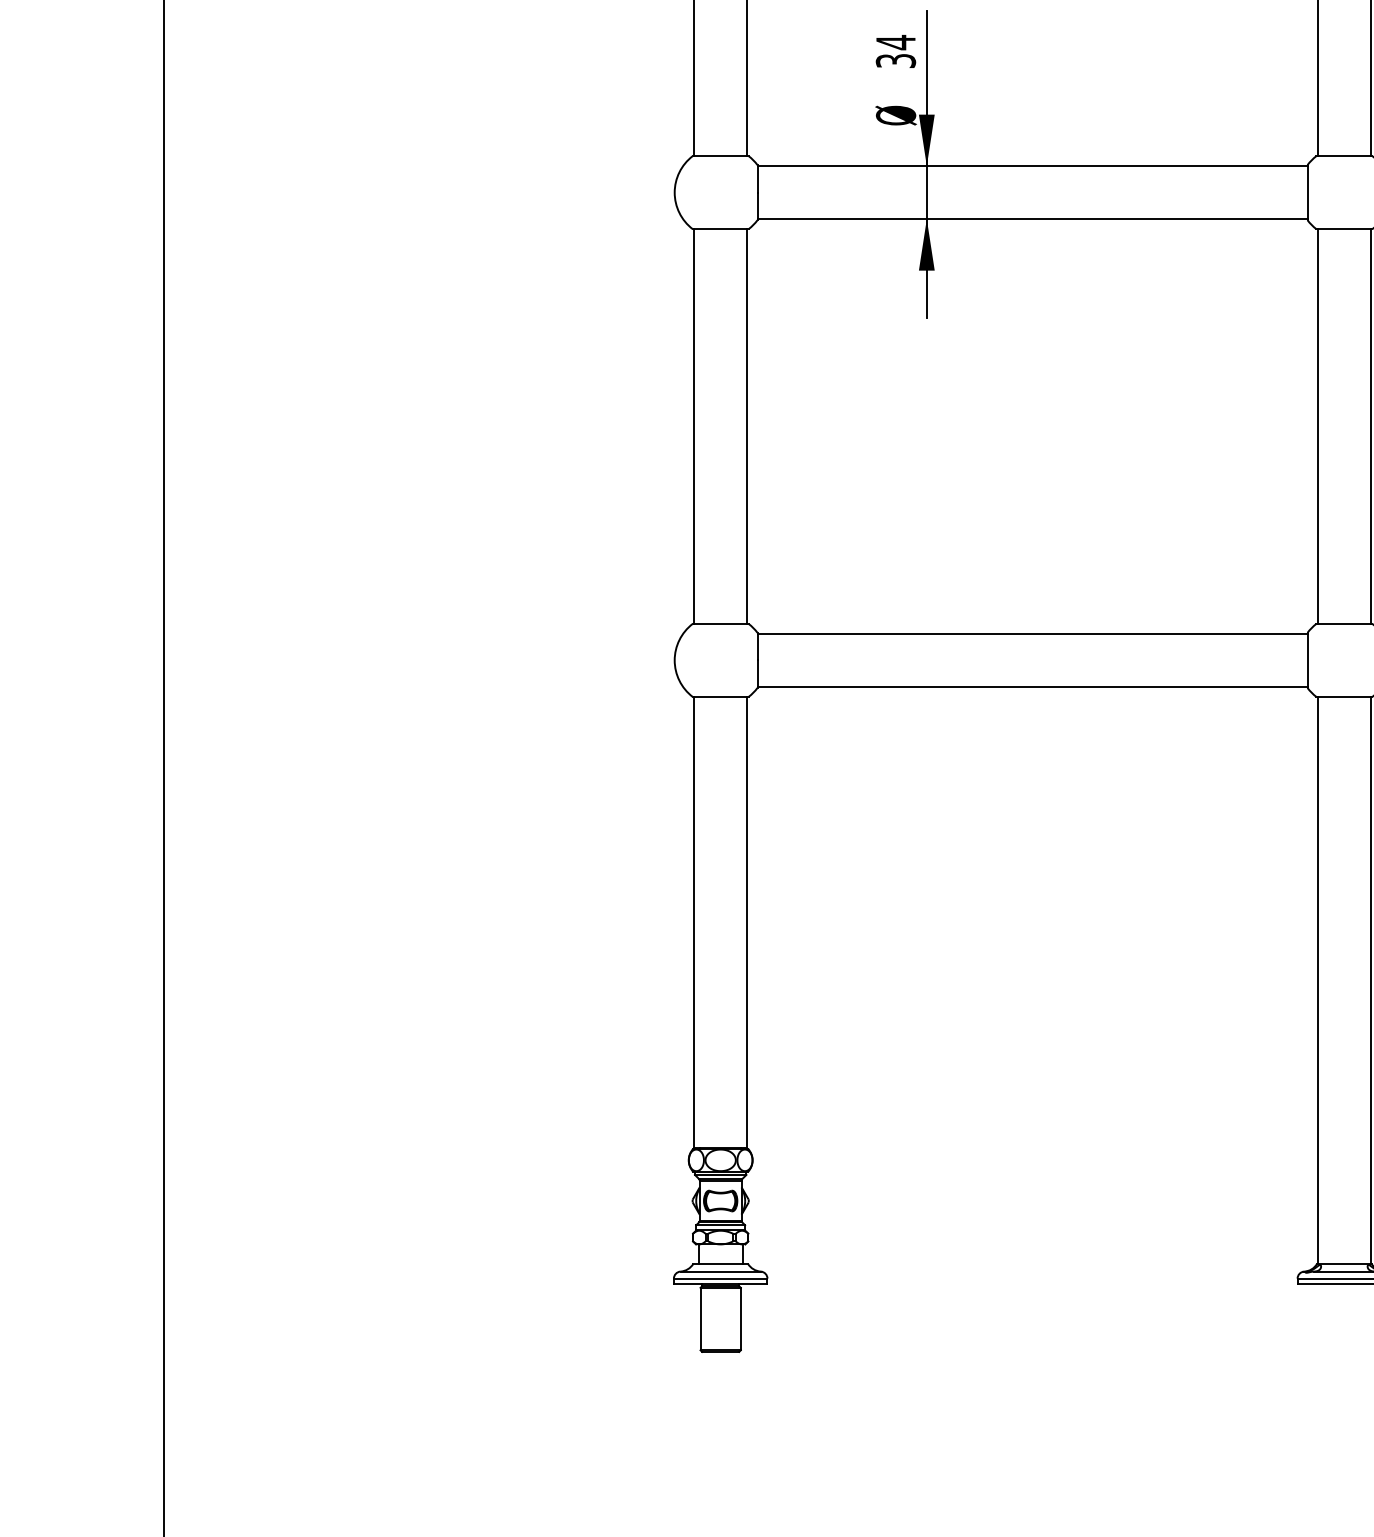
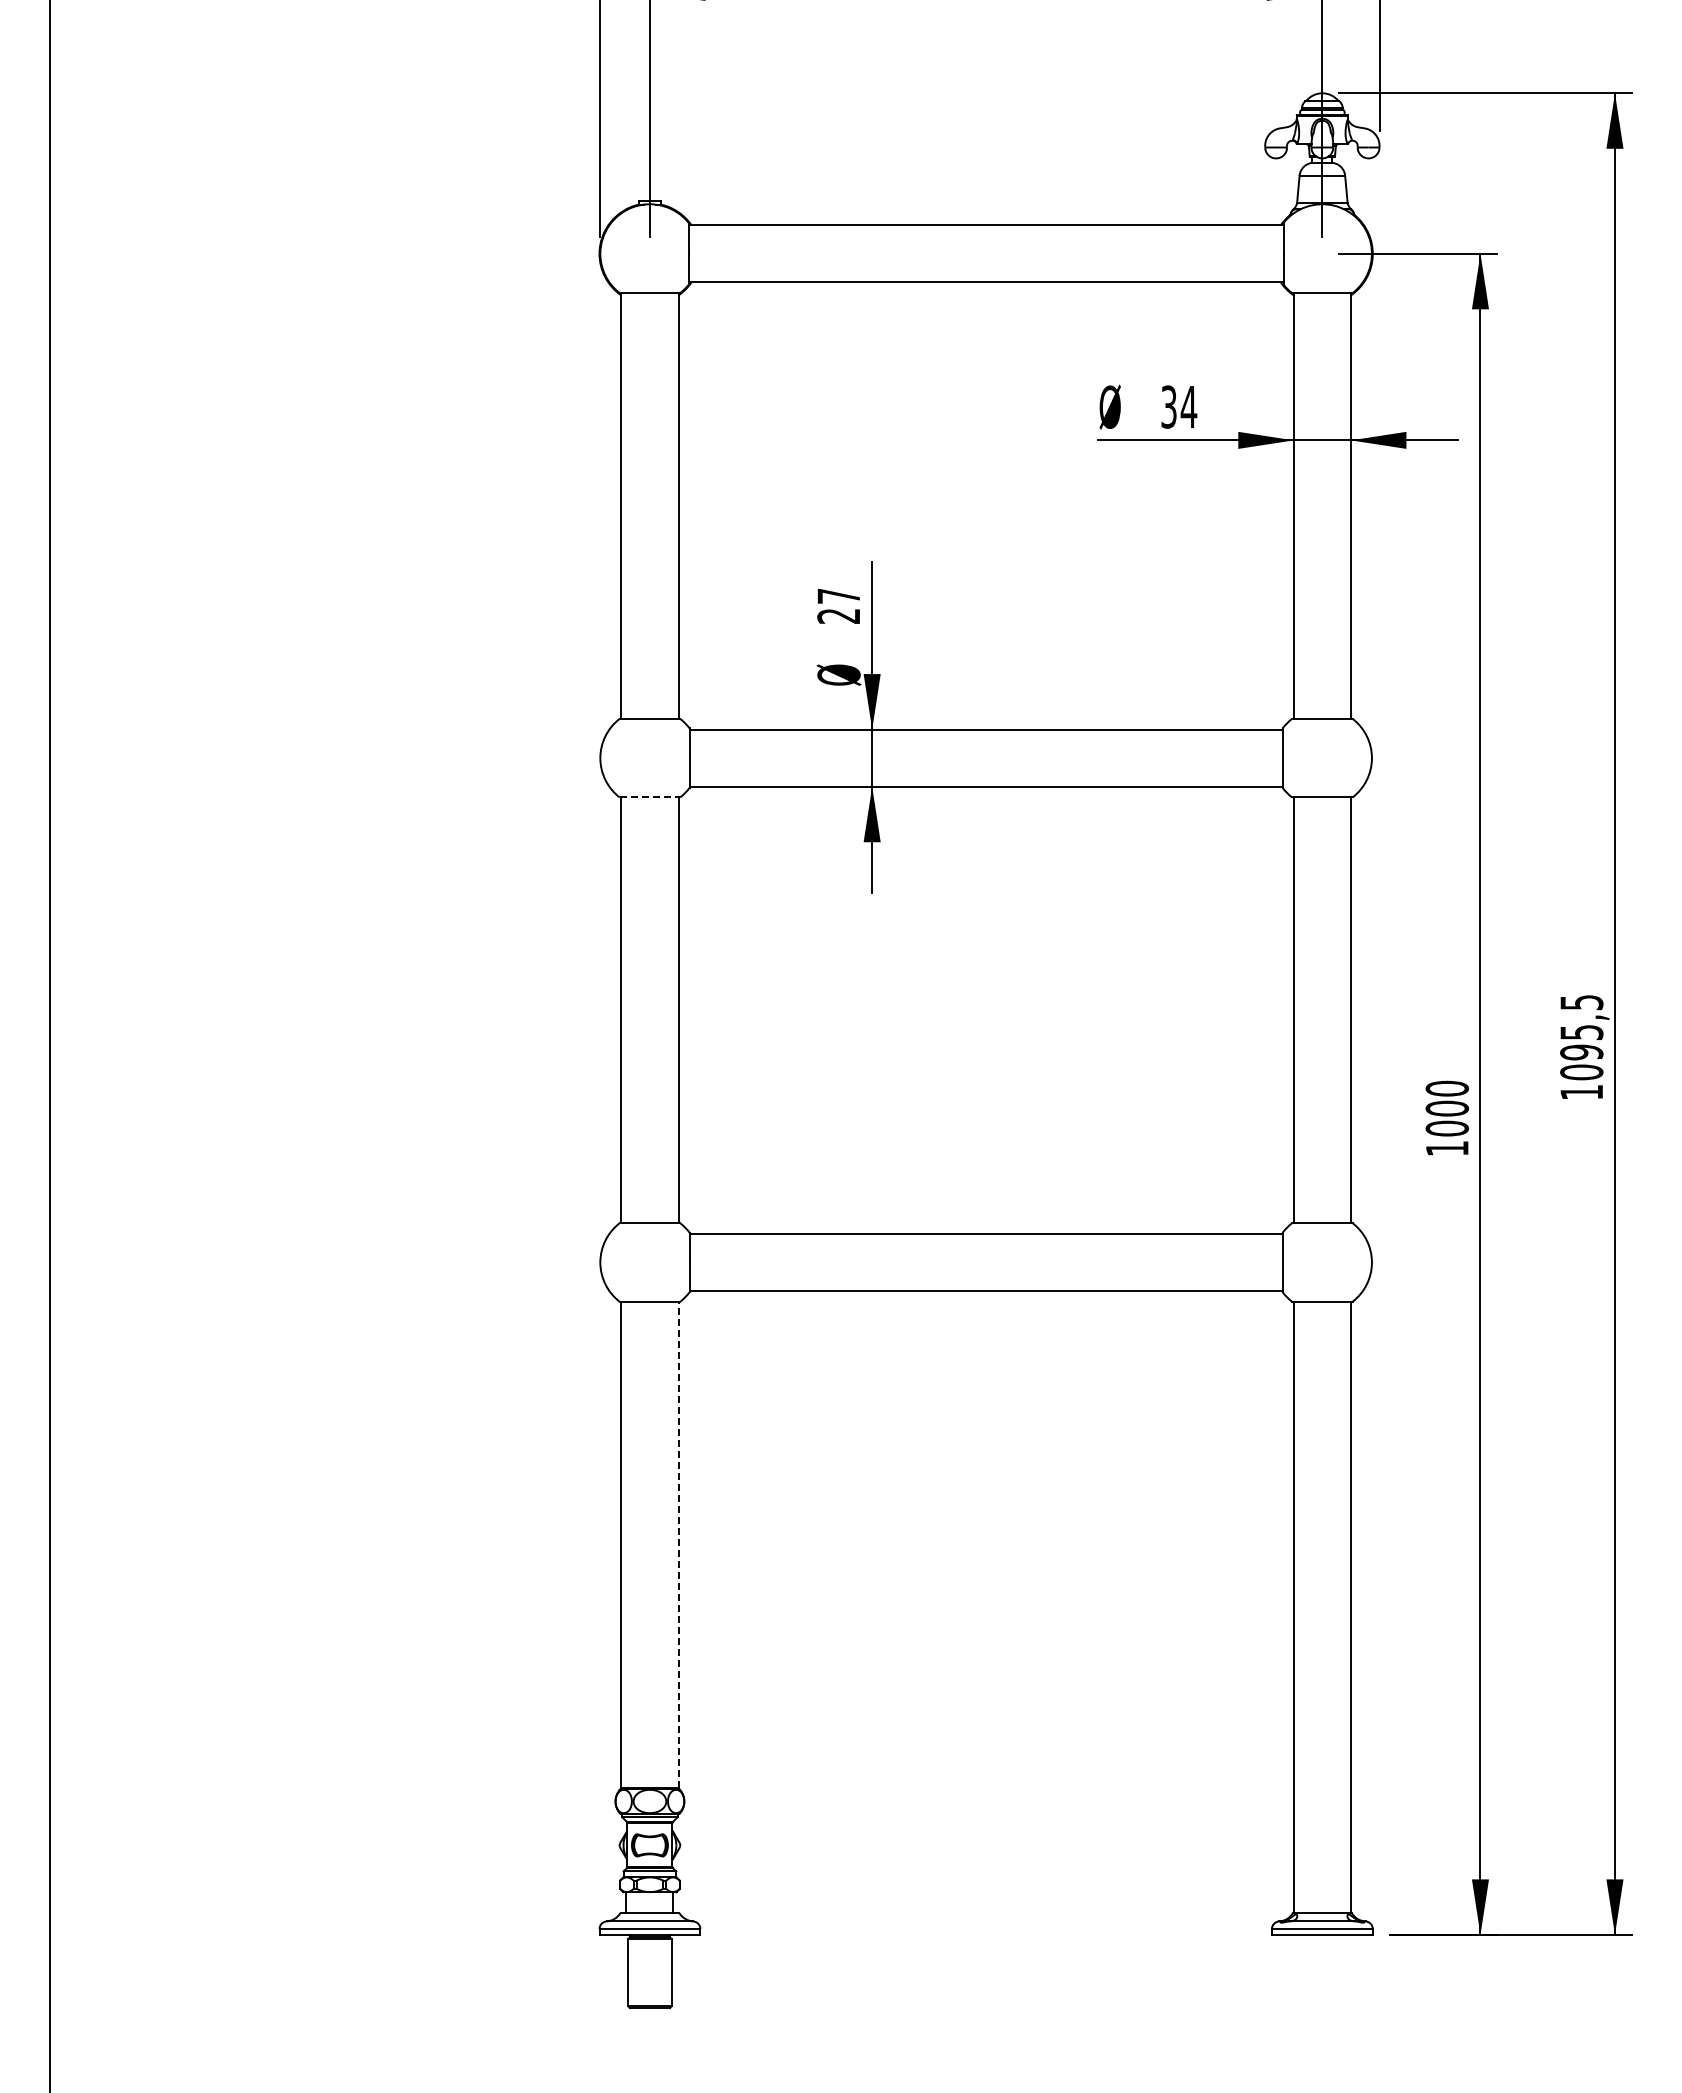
text: (895, 51) -> (838, 605), 34 -> 27
line: (721, 229) -> (650, 797), solid -> dashed
line: (747, 921) -> (678, 1544), solid -> dashed

